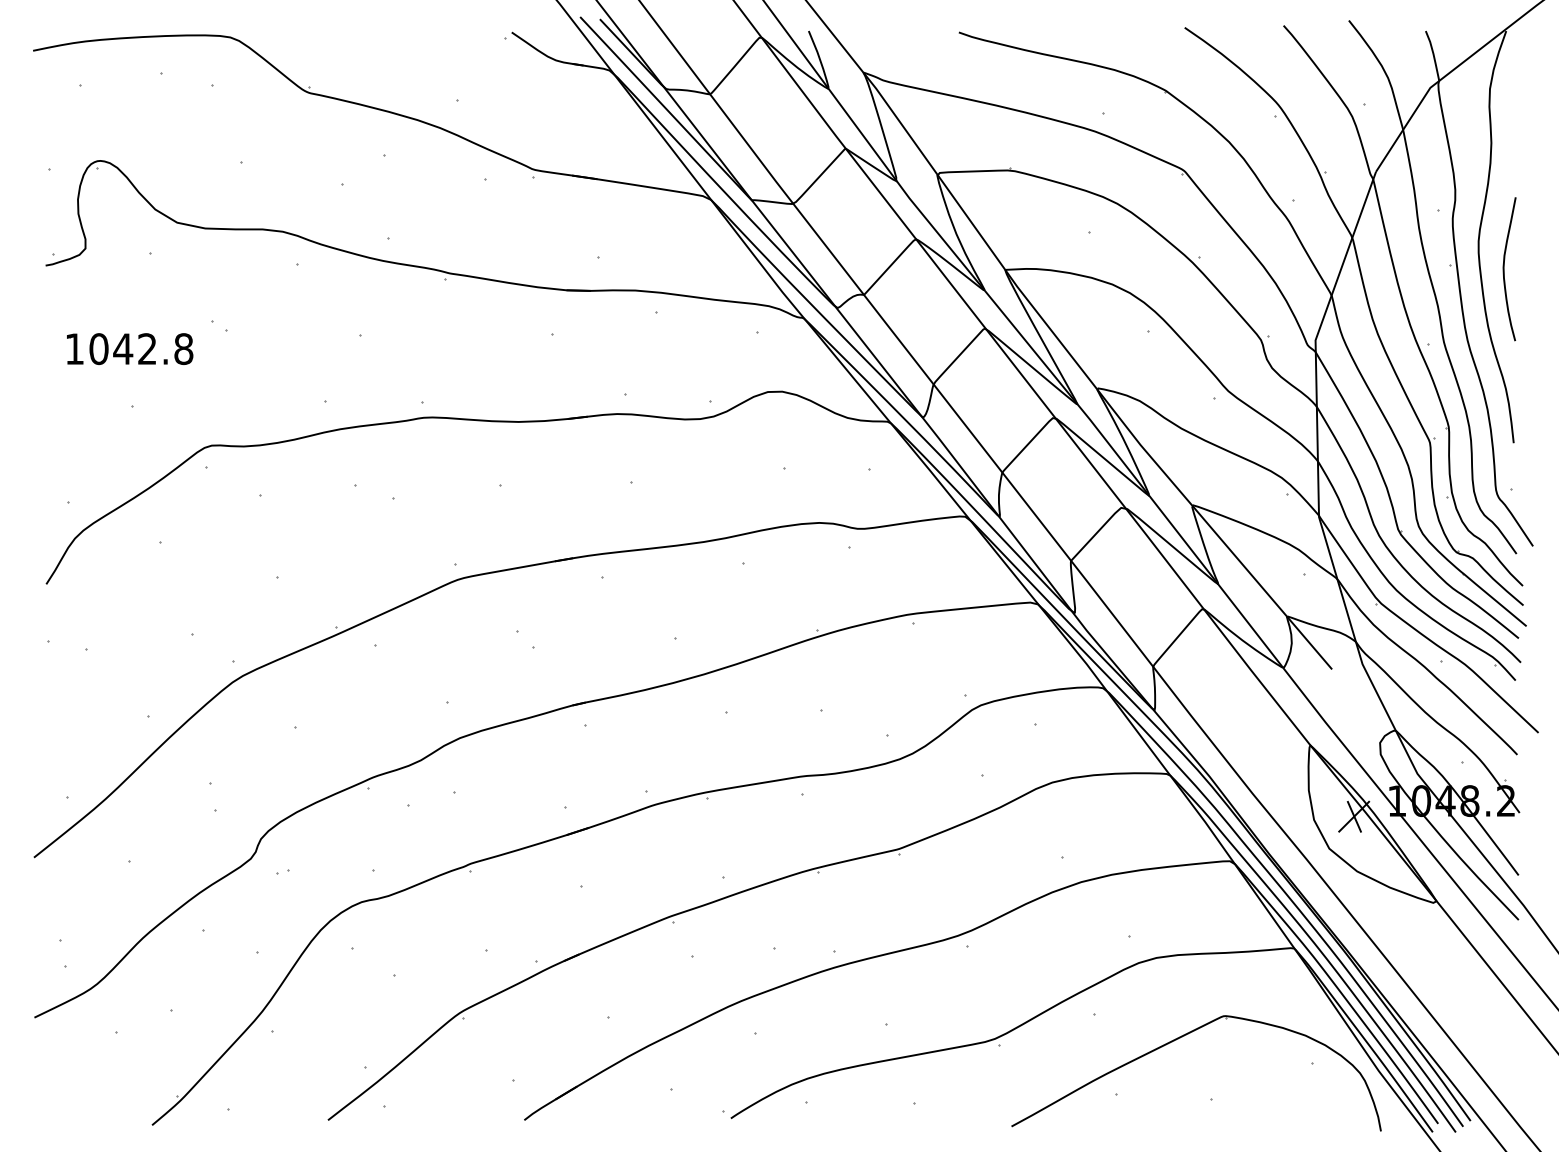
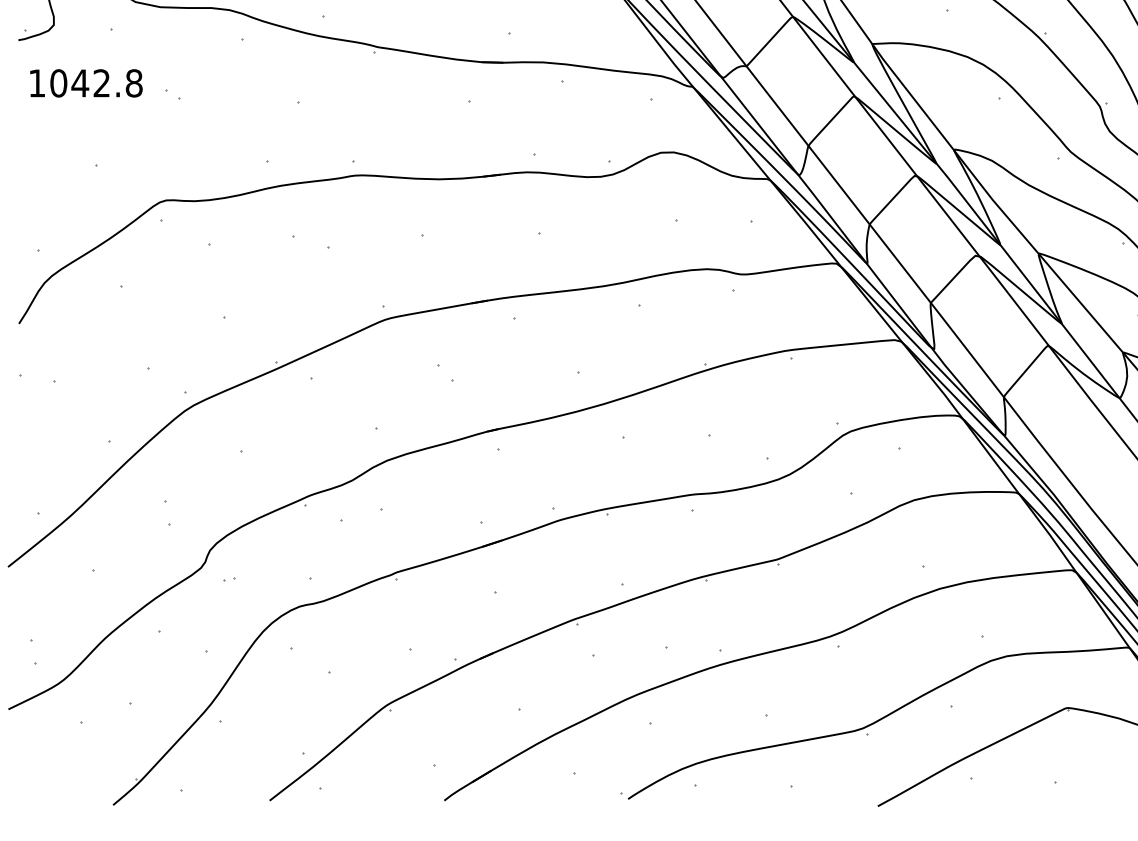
part: (130, 348) -> (86, 82), moved

